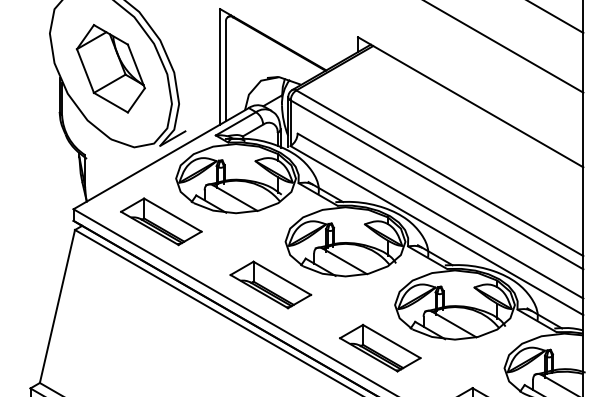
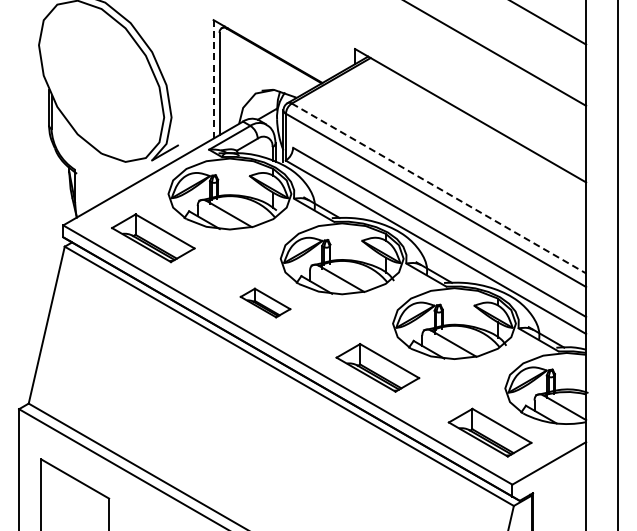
line: (220, 66) -> (213, 78), solid -> dashed
part: (110, 68) -> (101, 81), removed
line: (440, 173) -> (439, 188), solid -> dashed
part: (270, 284) -> (265, 302), size x0.6

